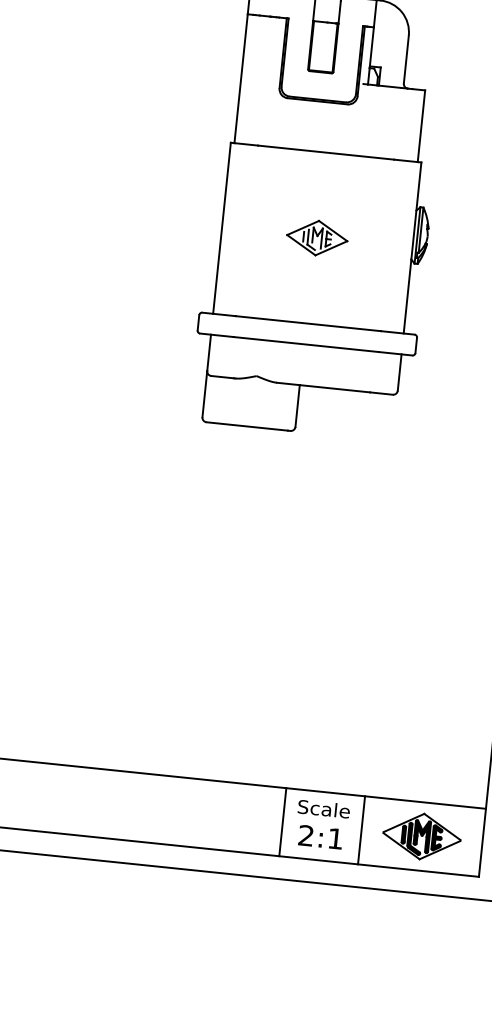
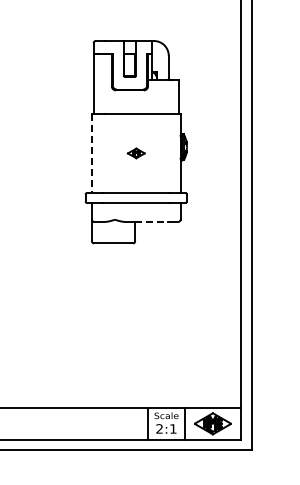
line: (220, 228) -> (91, 153), solid -> dashed
part: (317, 238) -> (136, 153), size x0.6
line: (337, 388) -> (152, 221), solid -> dashed

